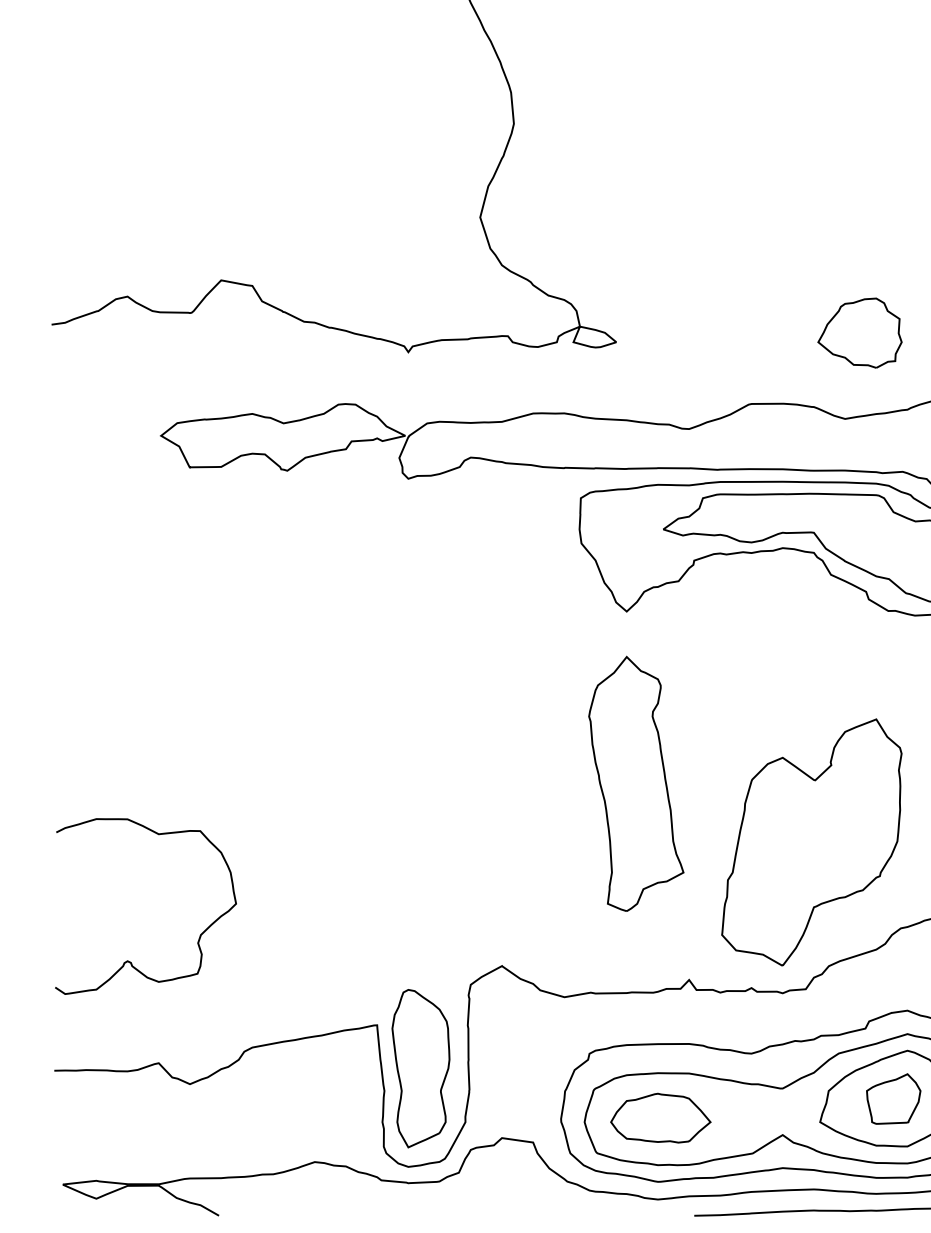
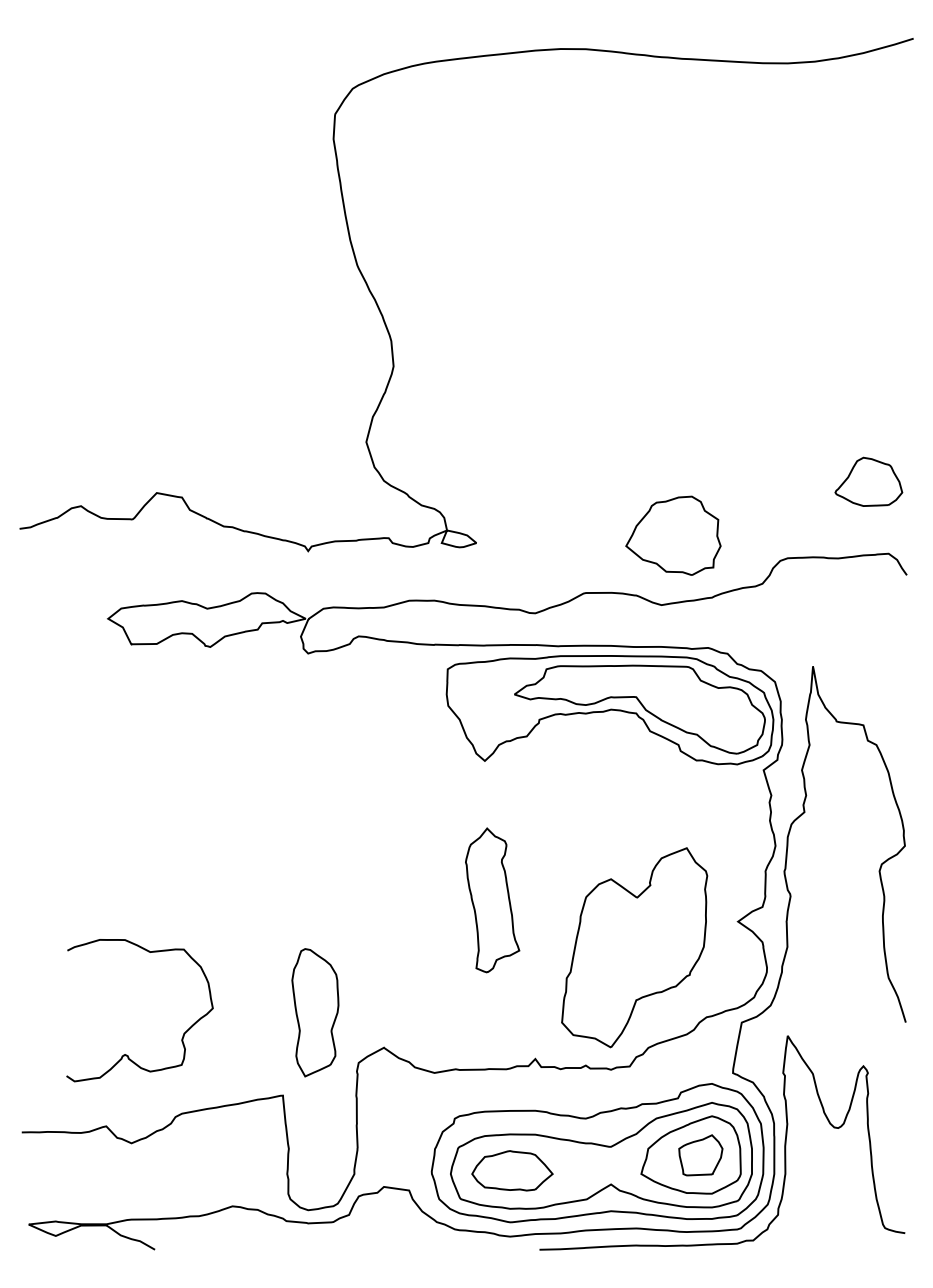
part: (859, 332) -> (673, 535), size x1.4
part: (636, 784) -> (492, 900), size x0.7
curve: (129, 960) -> (126, 1054), moved
part: (421, 1068) -> (315, 1012), moved

